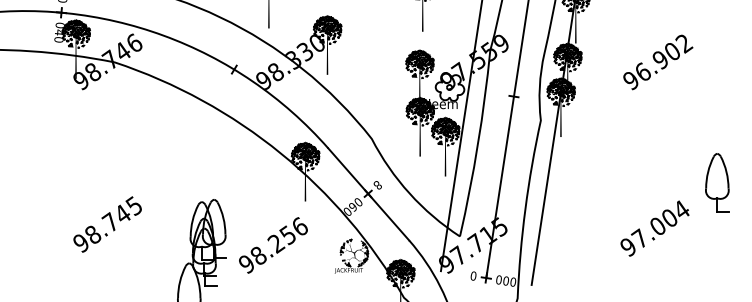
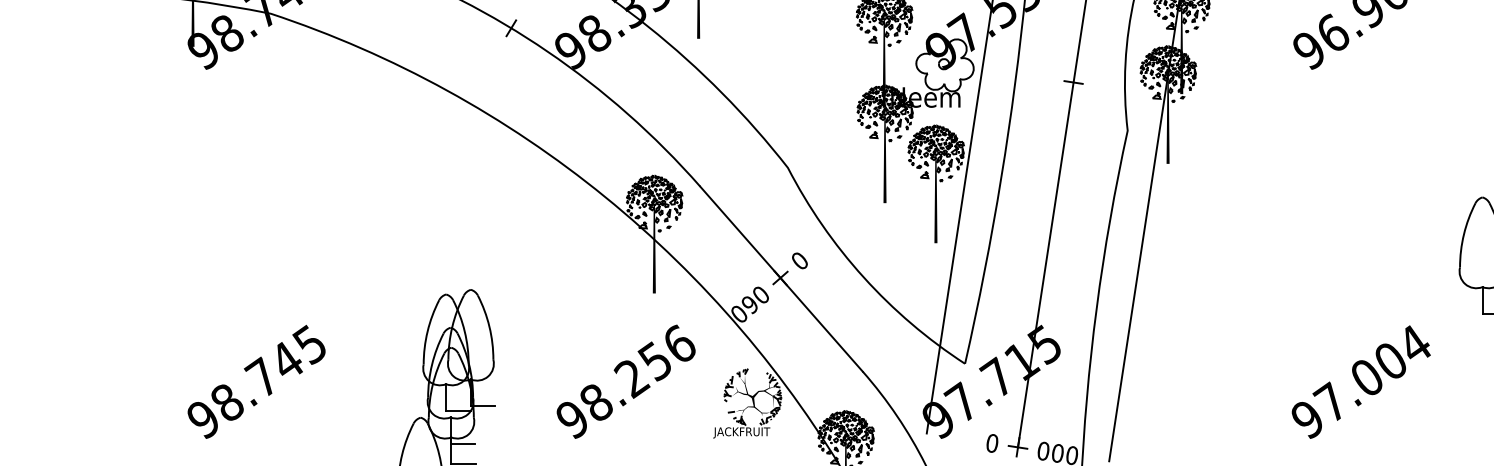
text: (377, 185) -> (799, 261), 8 -> 0
text: (107, 224) -> (256, 381), moved
text: (654, 228) -> (1360, 381), moved
text: (273, 245) -> (626, 381), moved

